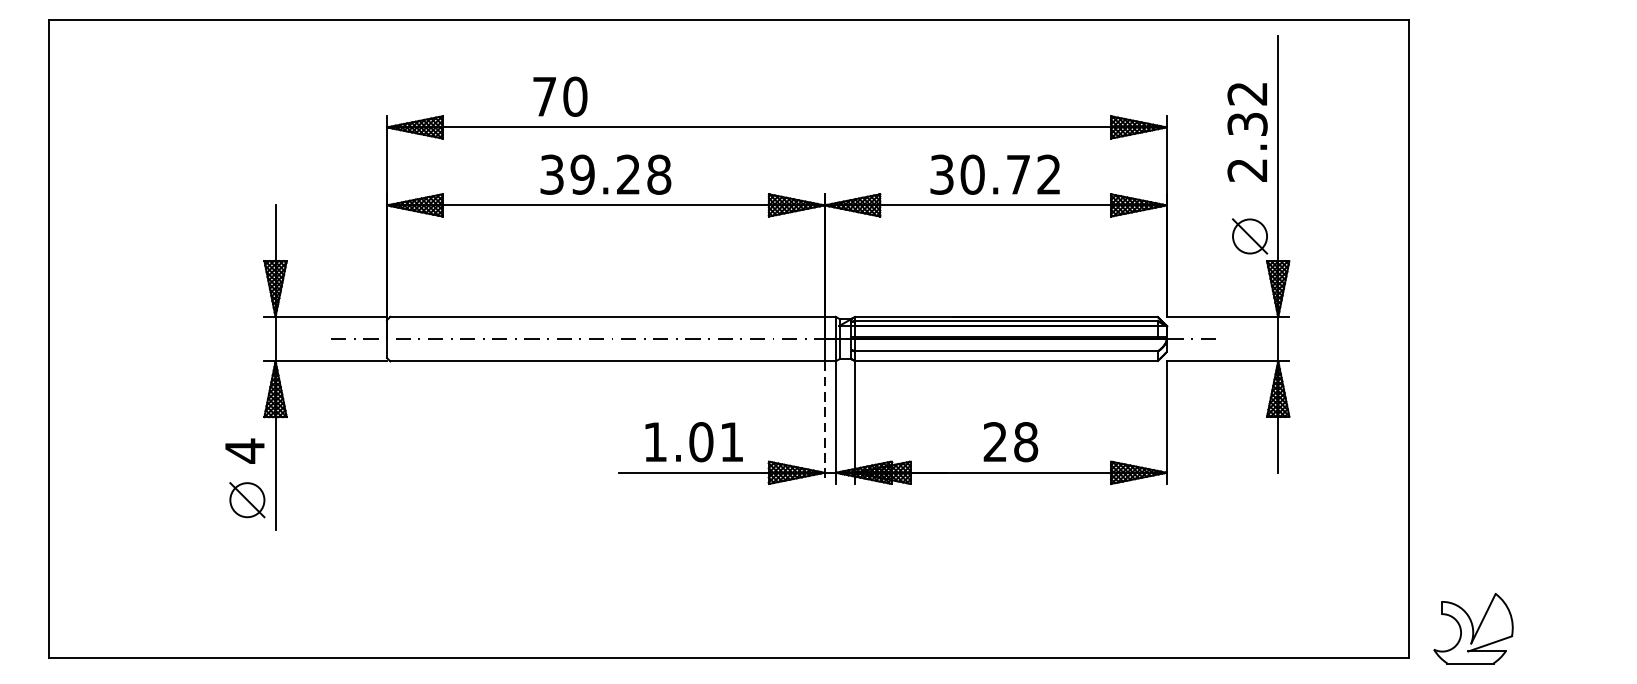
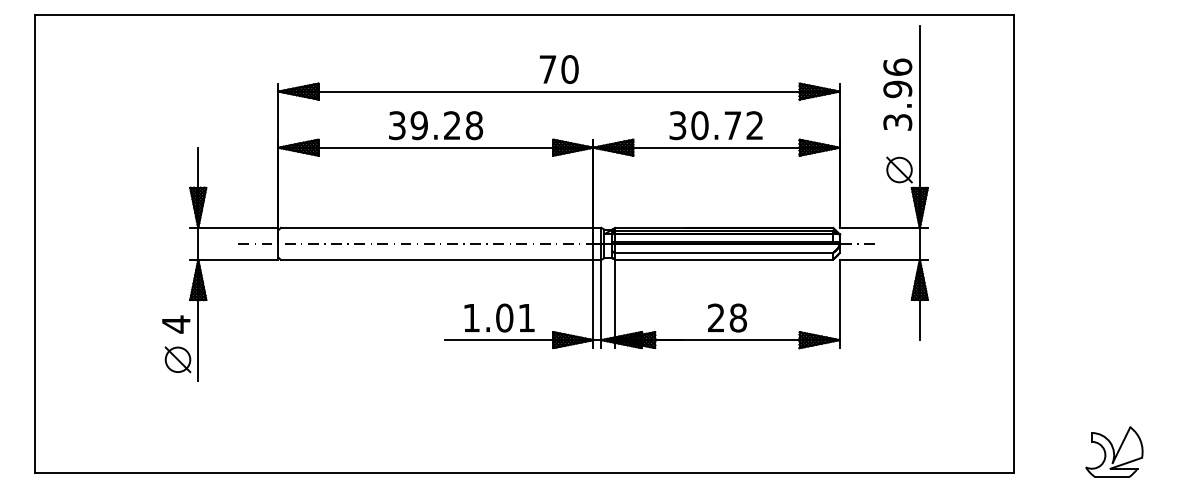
text: (560, 96) -> (559, 69), moved
text: (1247, 131) -> (897, 94), 2.32 -> 3.96
line: (824, 423) -> (593, 304), dashed -> solid
part: (1473, 627) -> (1114, 451), moved

